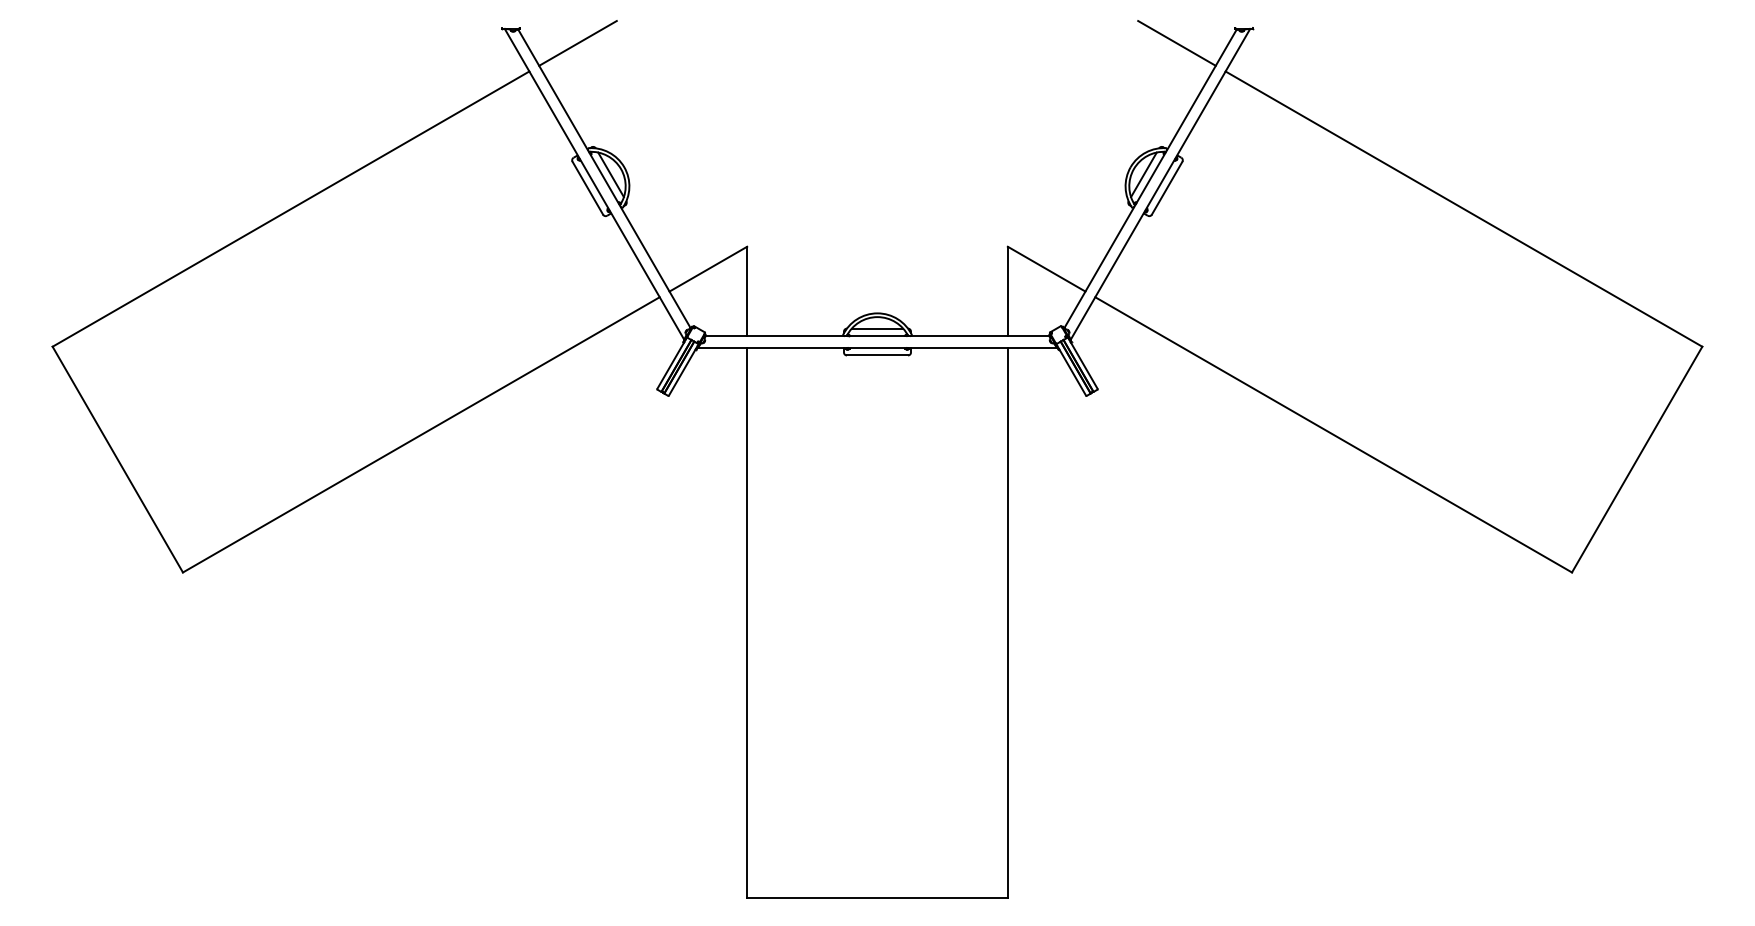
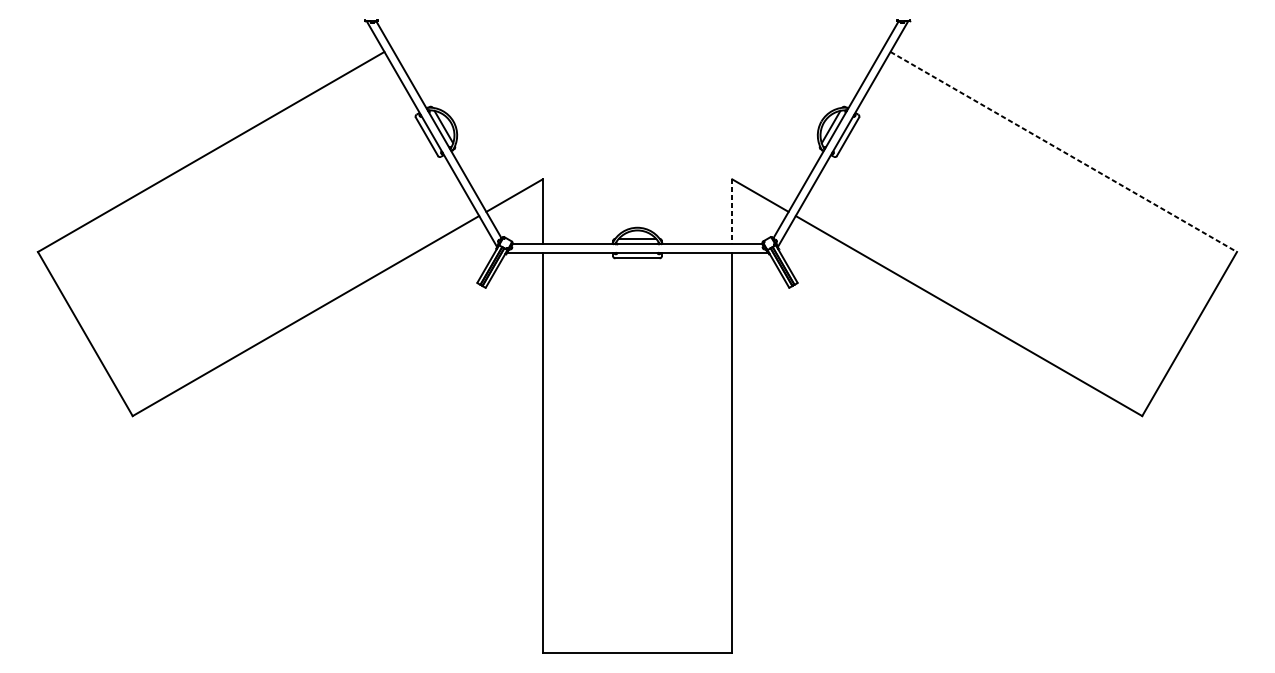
line: (577, 43) -> (419, 31), removed
line: (1176, 43) -> (854, 31), removed
line: (1464, 209) -> (1064, 152), solid -> dashed
line: (1007, 291) -> (731, 211), solid -> dashed

